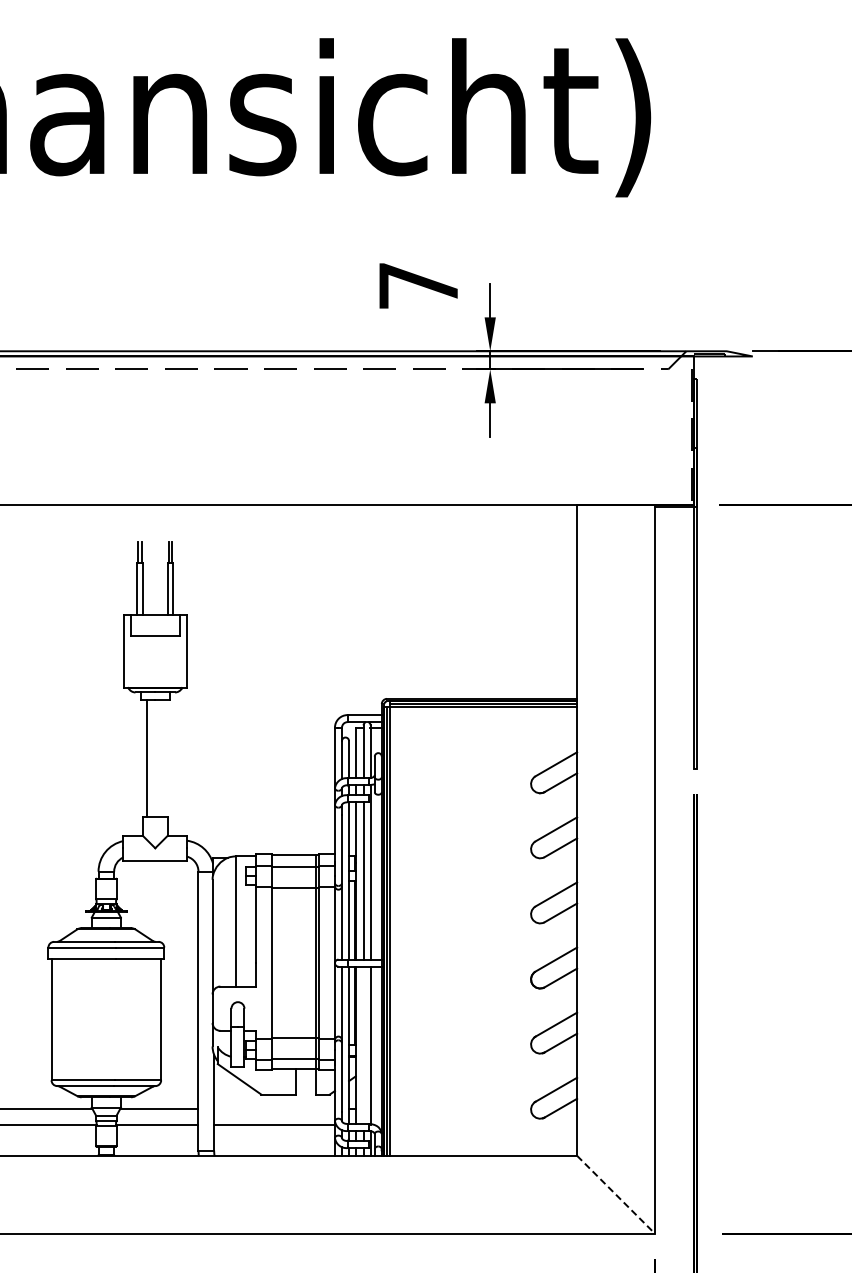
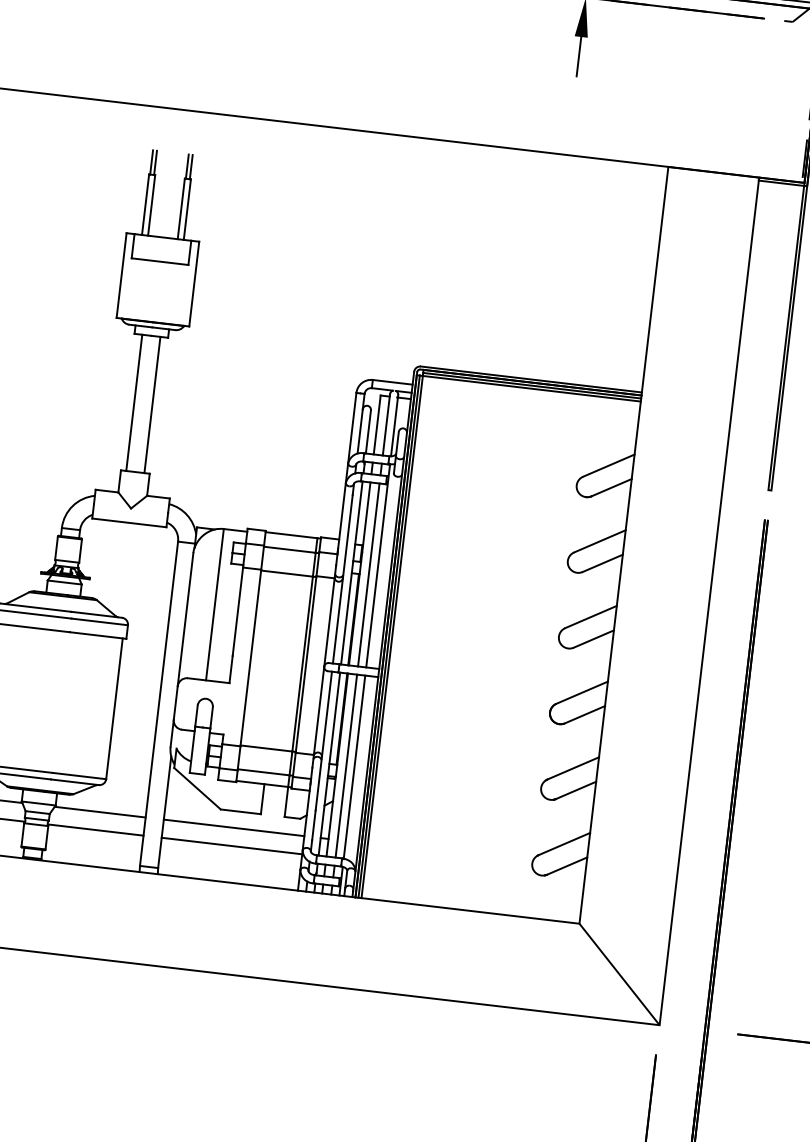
line: (163, 757) -> (153, 404), added
line: (363, 1045) -> (346, 766), added
line: (274, 1108) -> (234, 827), added
line: (616, 1195) -> (619, 975), dashed -> solid

